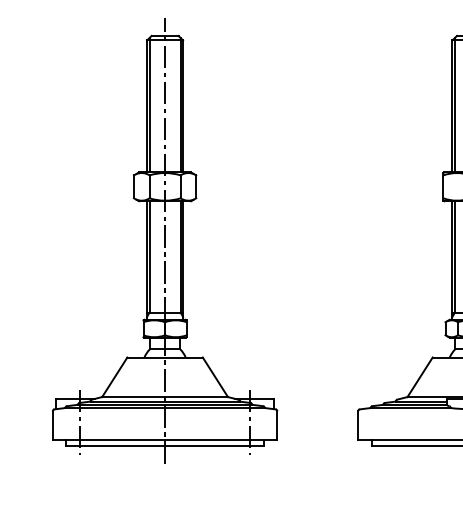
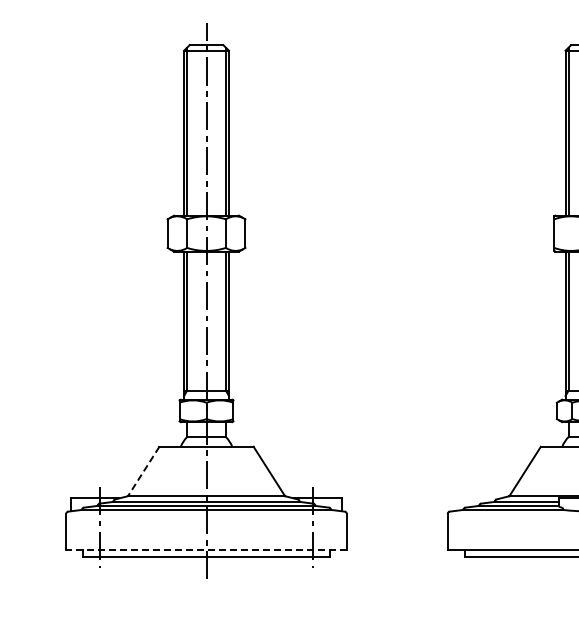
line: (114, 377) -> (143, 471), solid -> dashed
line: (165, 440) -> (206, 550), solid -> dashed

